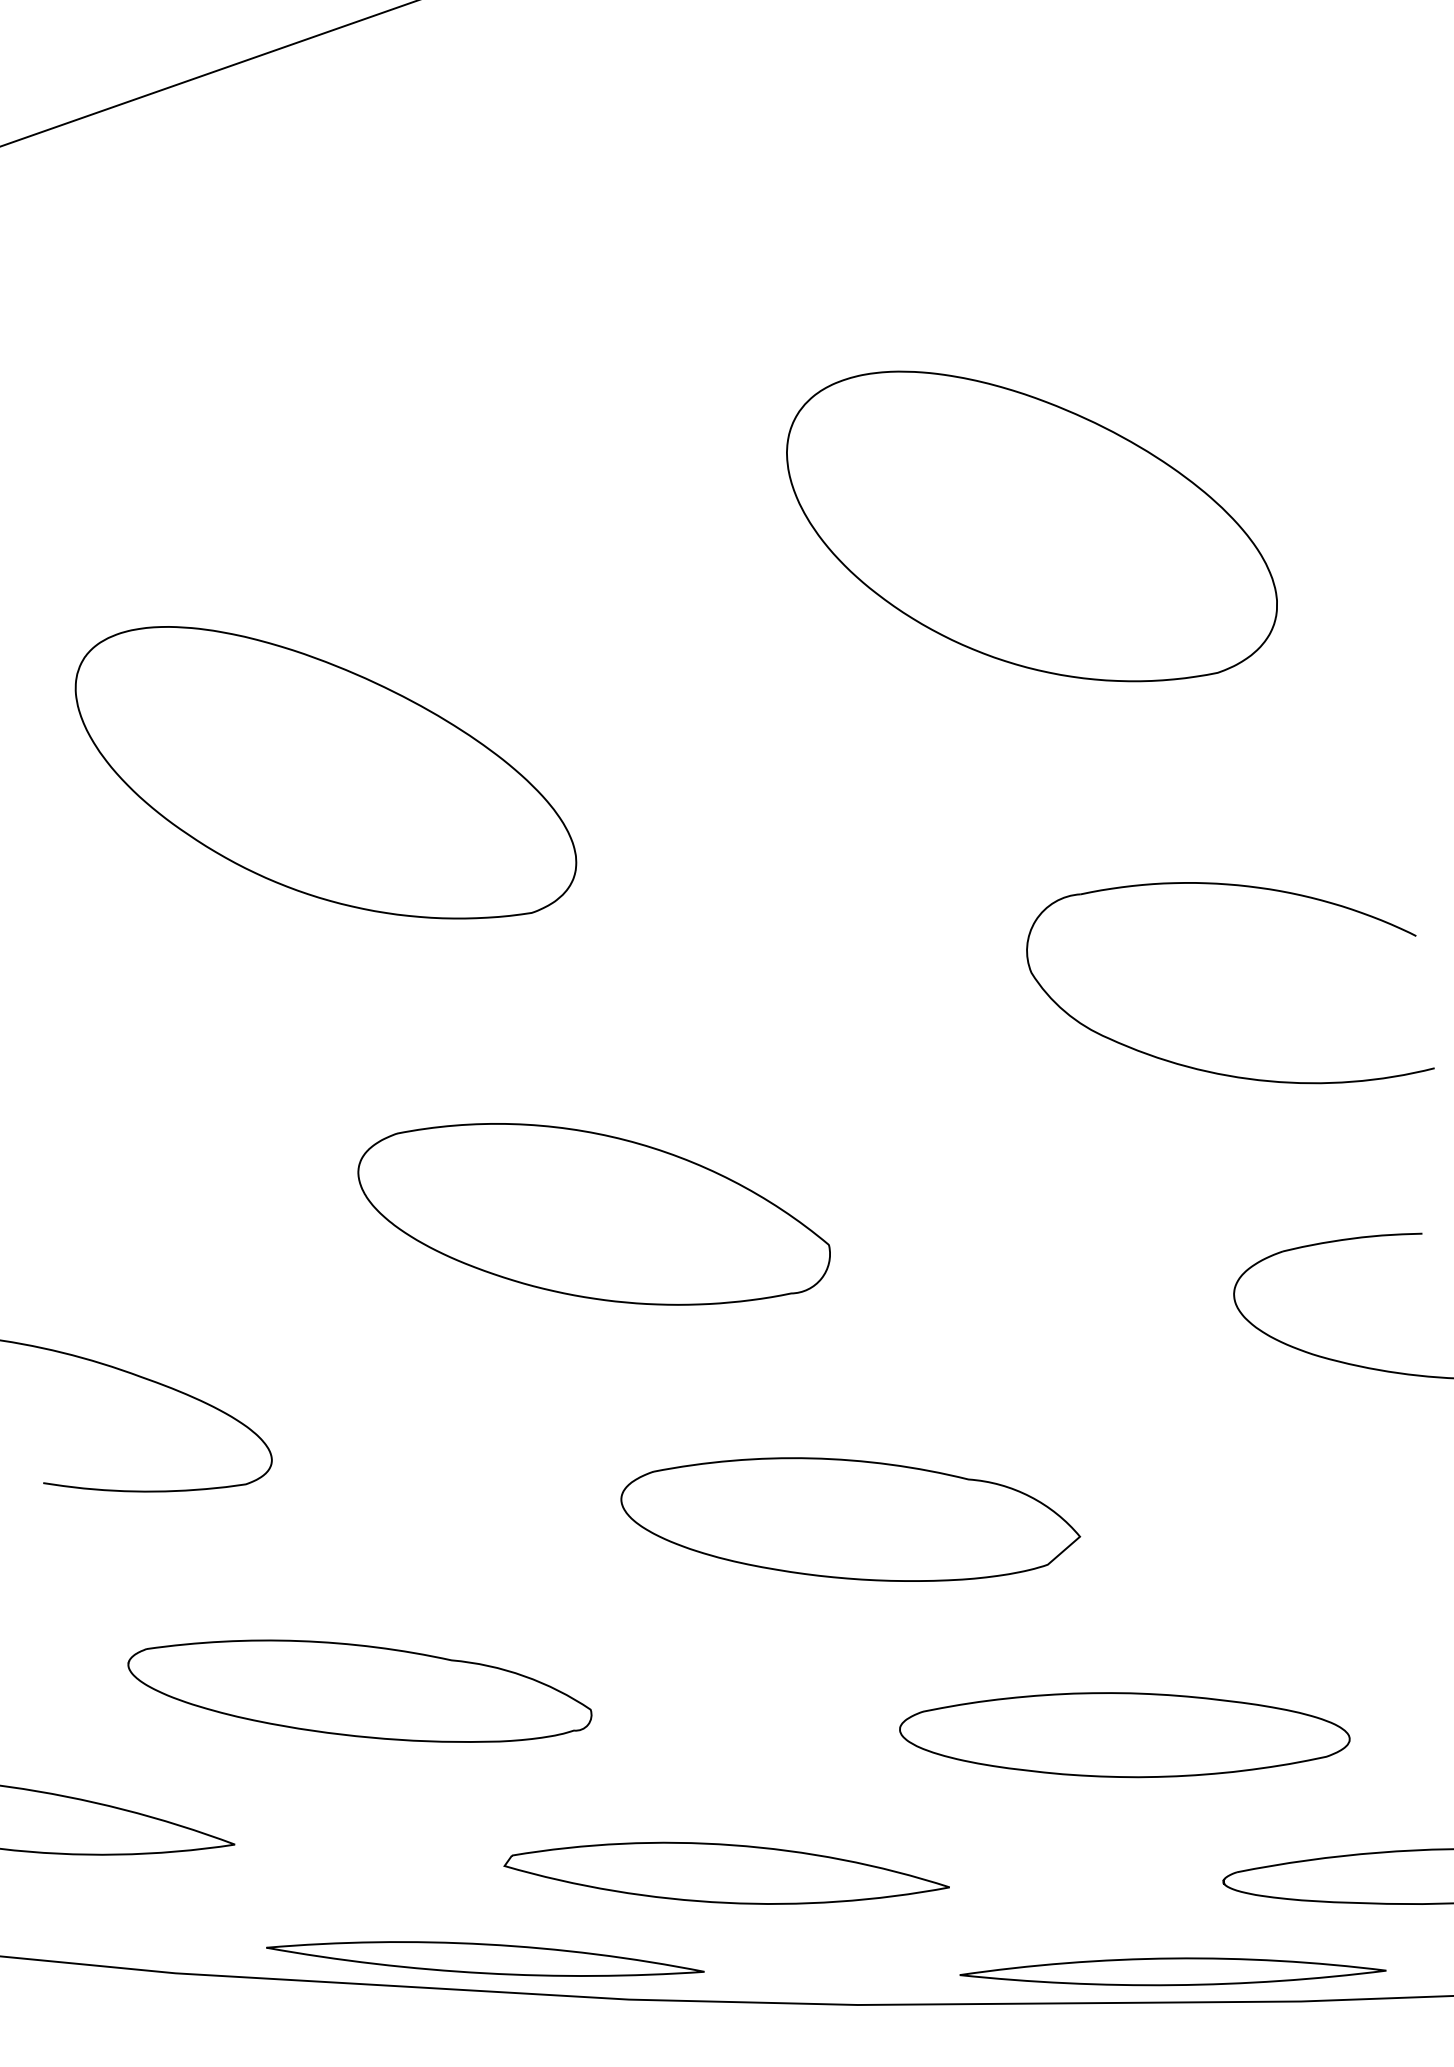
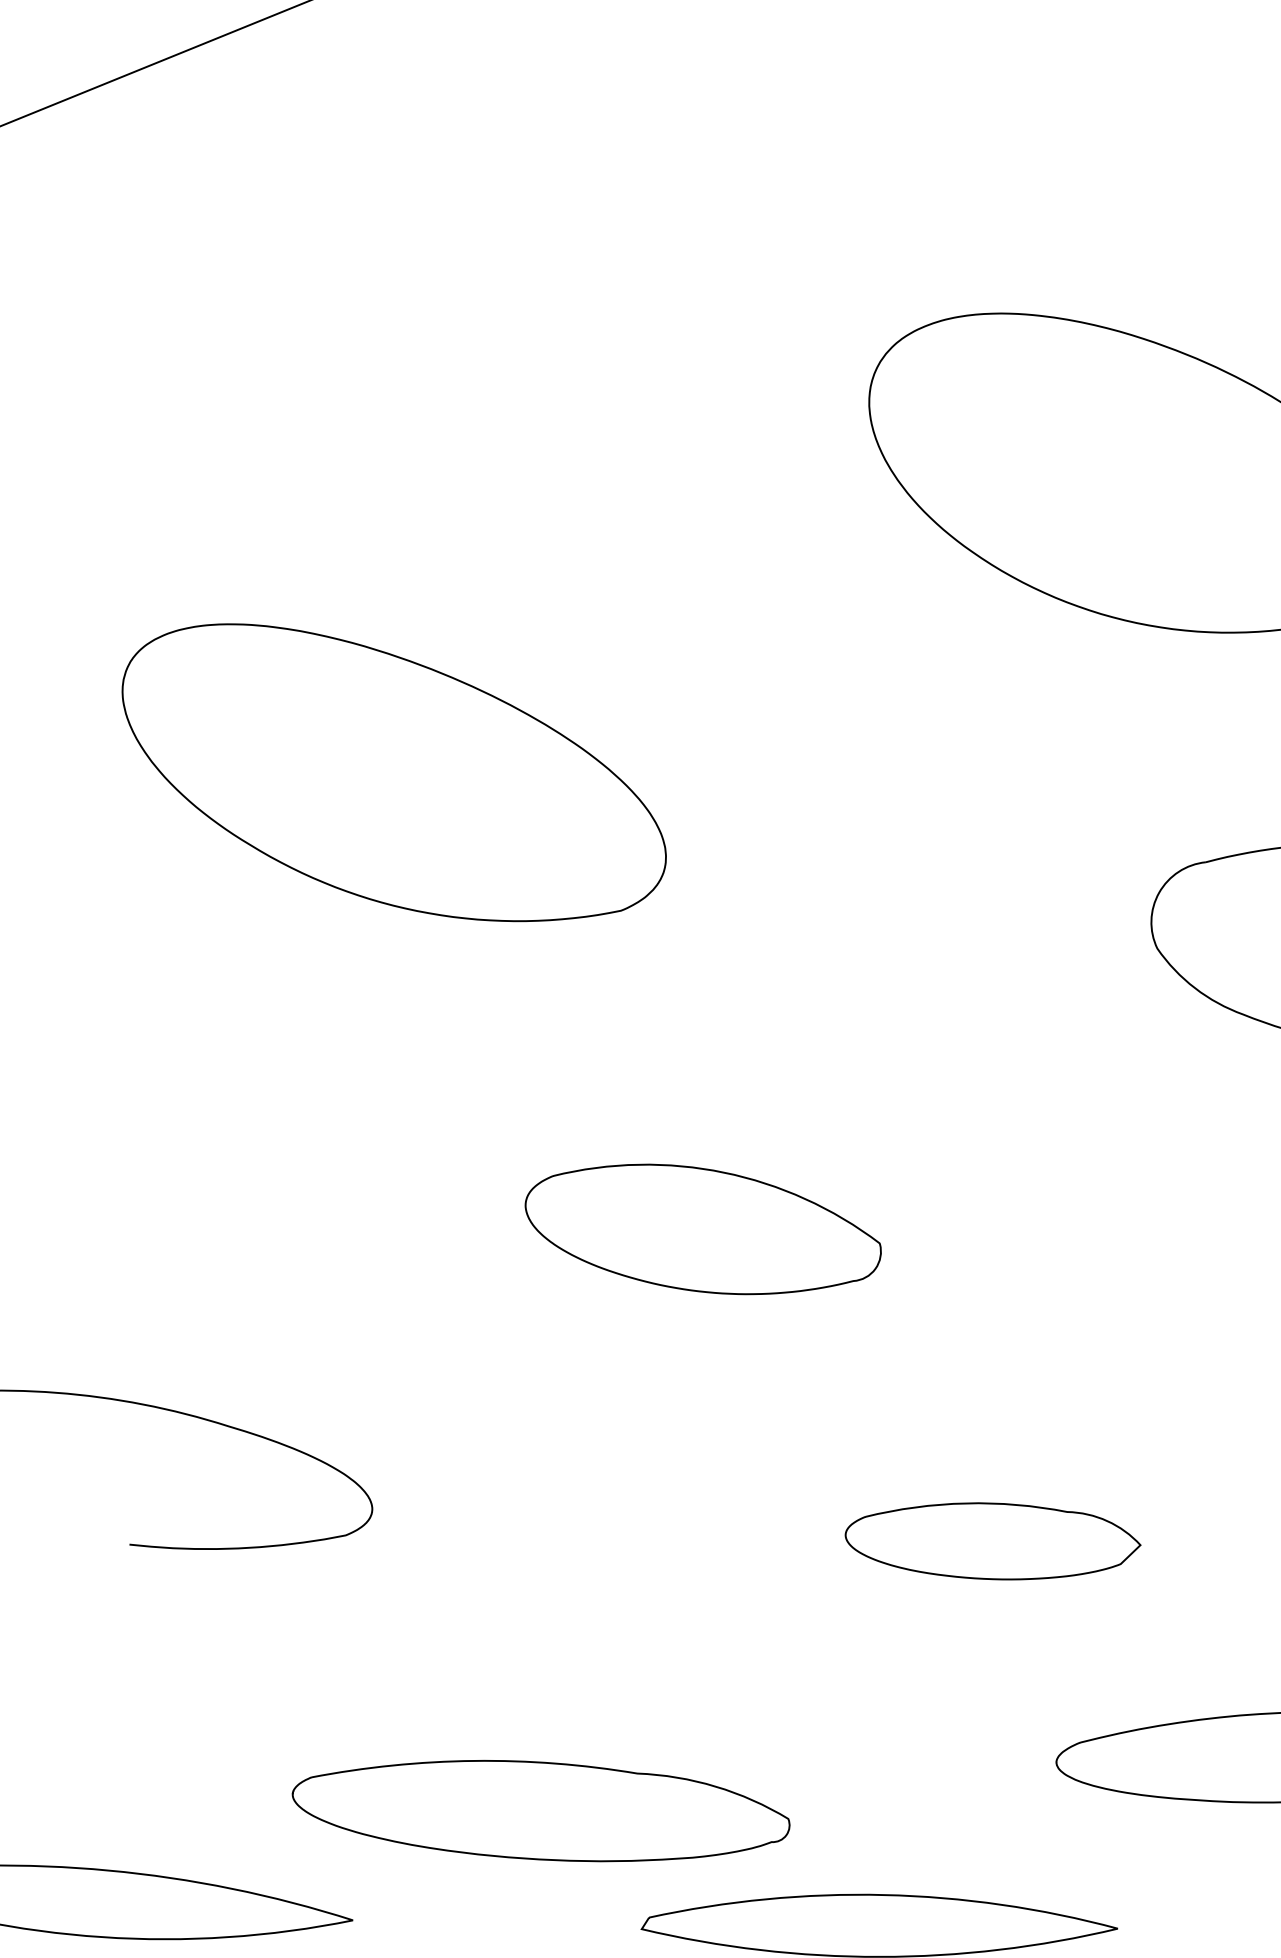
part: (593, 1214) -> (702, 1229), size x0.7
part: (850, 1519) -> (992, 1541), size x0.6
part: (359, 1690) -> (540, 1810), moved

